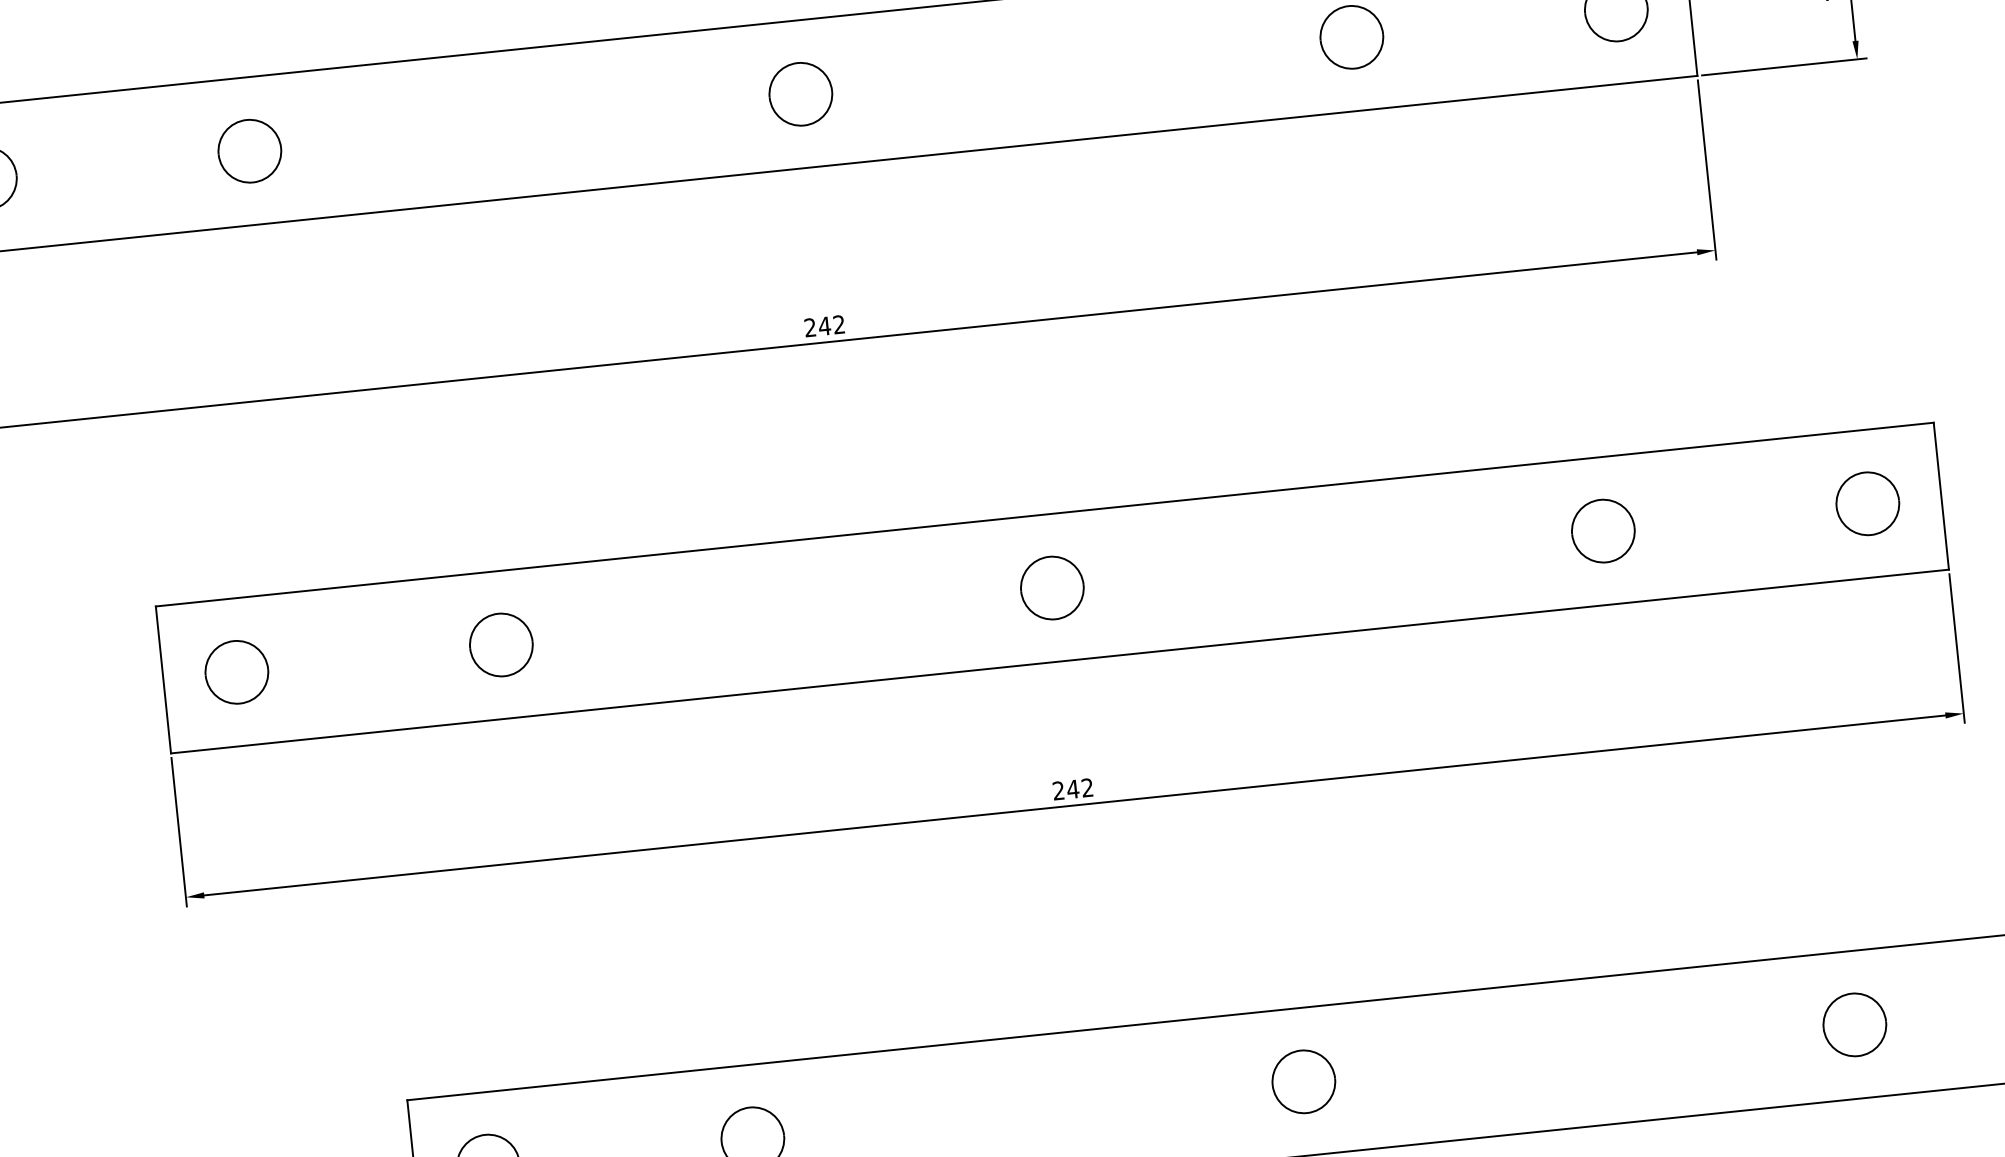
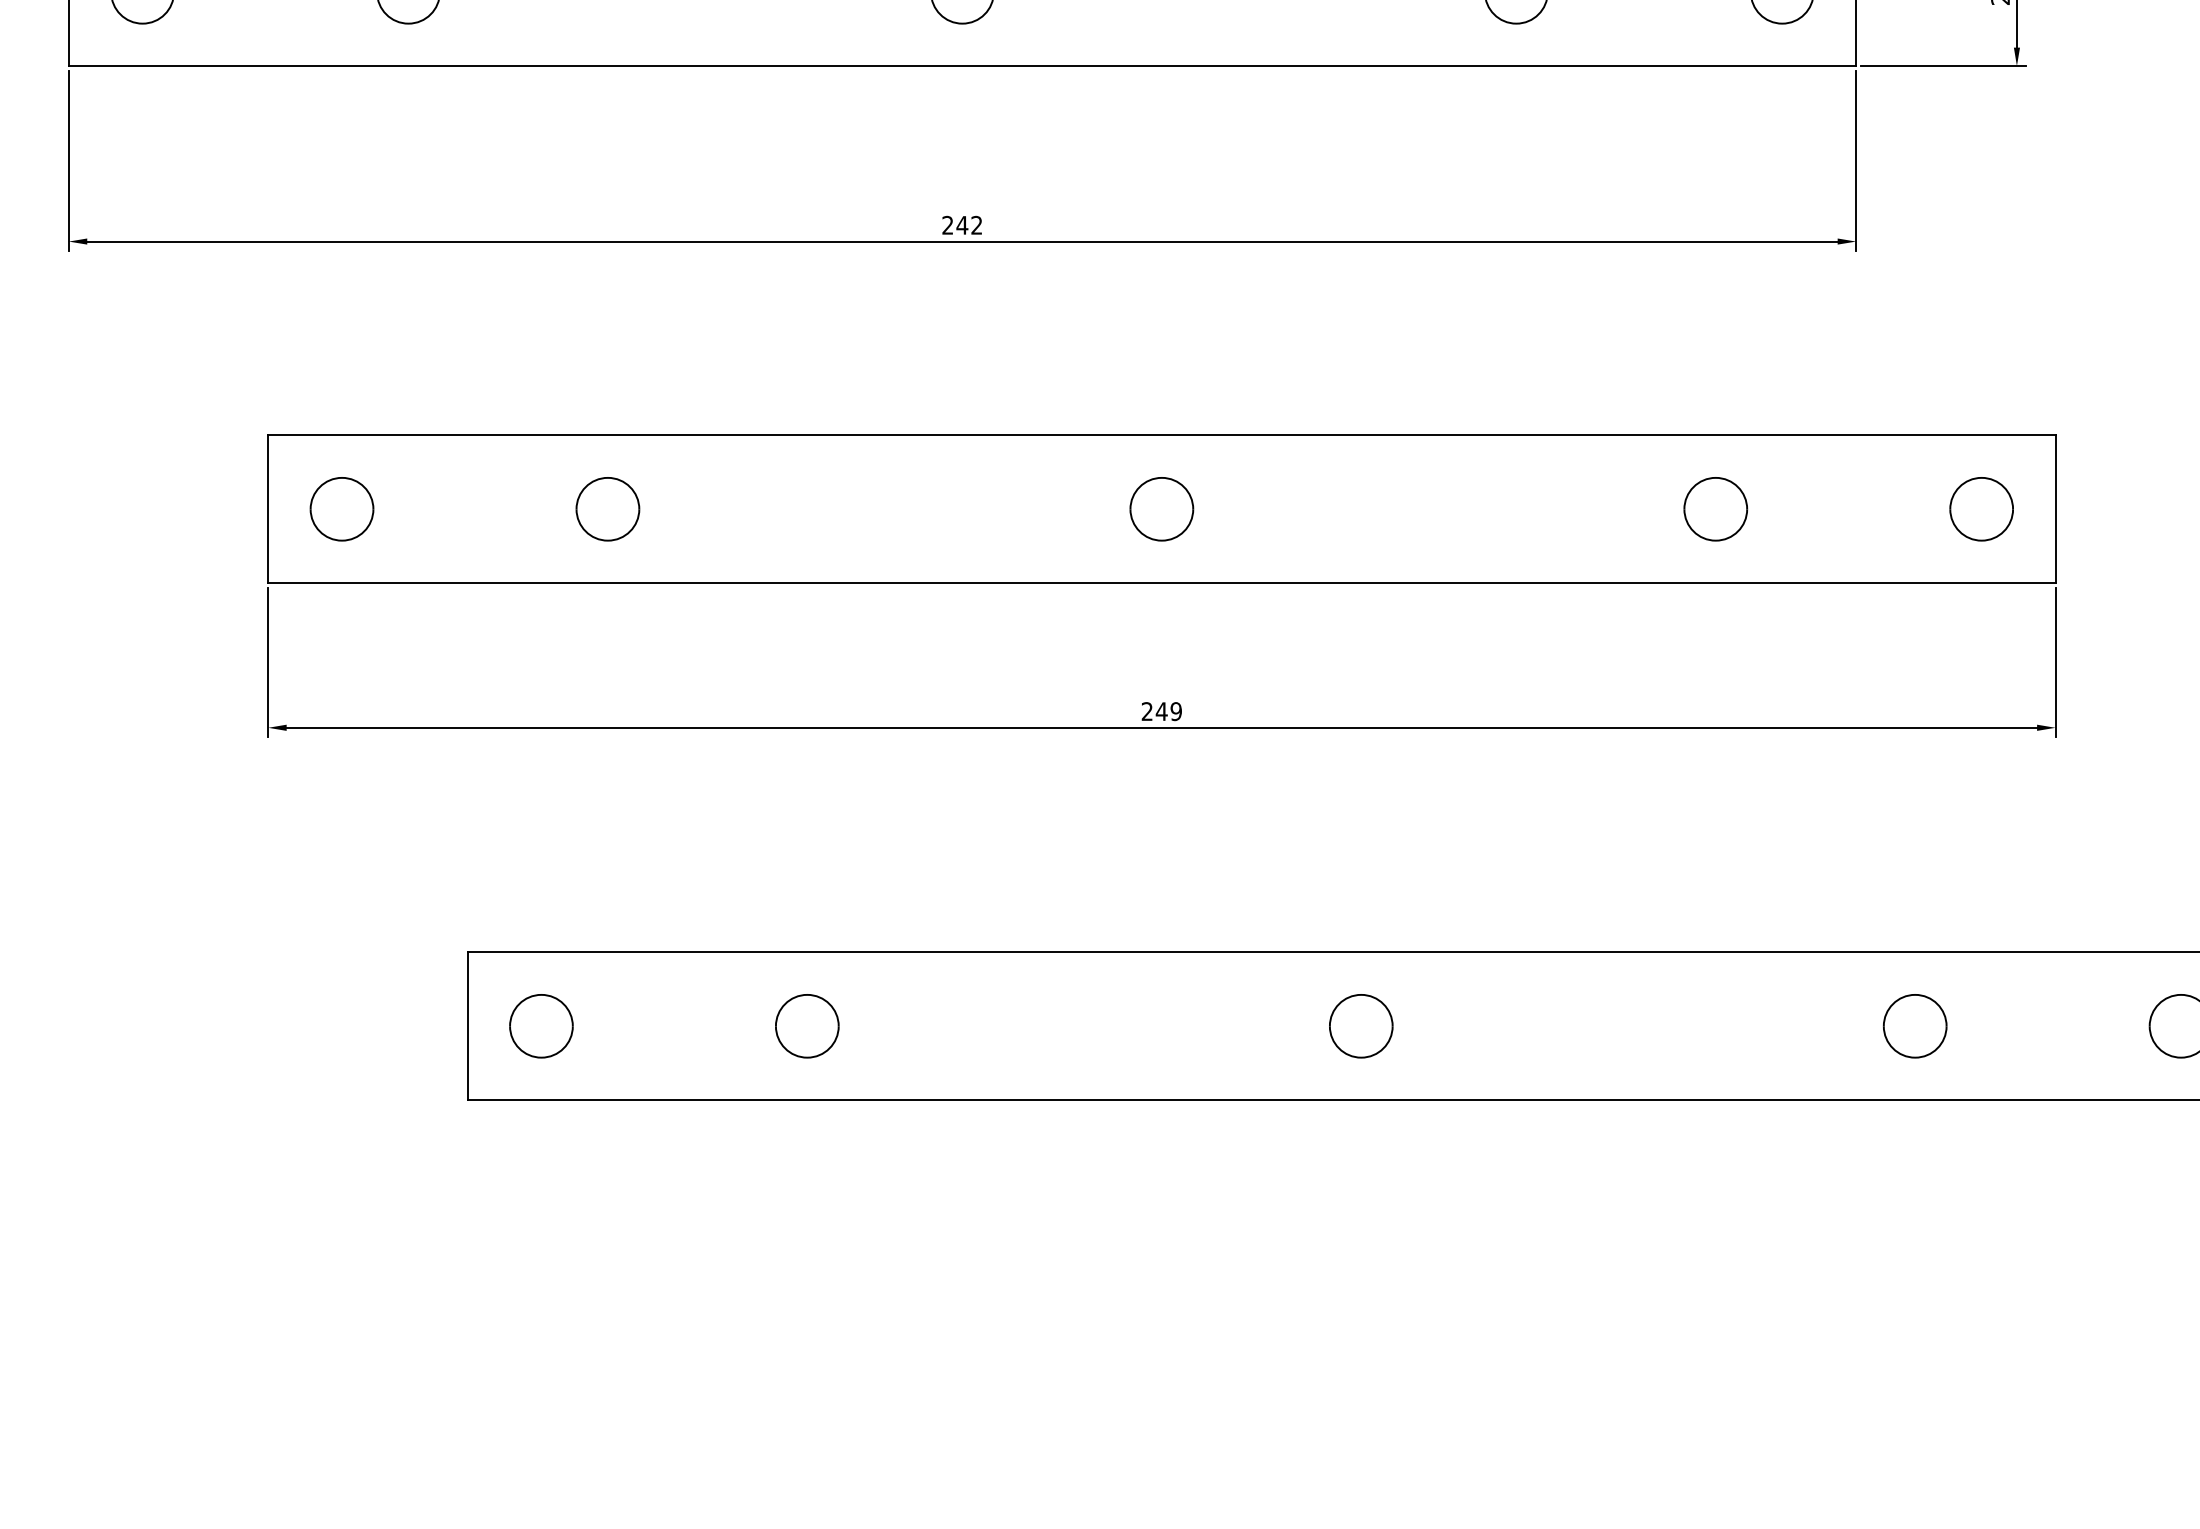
text: (1086, 787) -> (1175, 711), 242 -> 249

